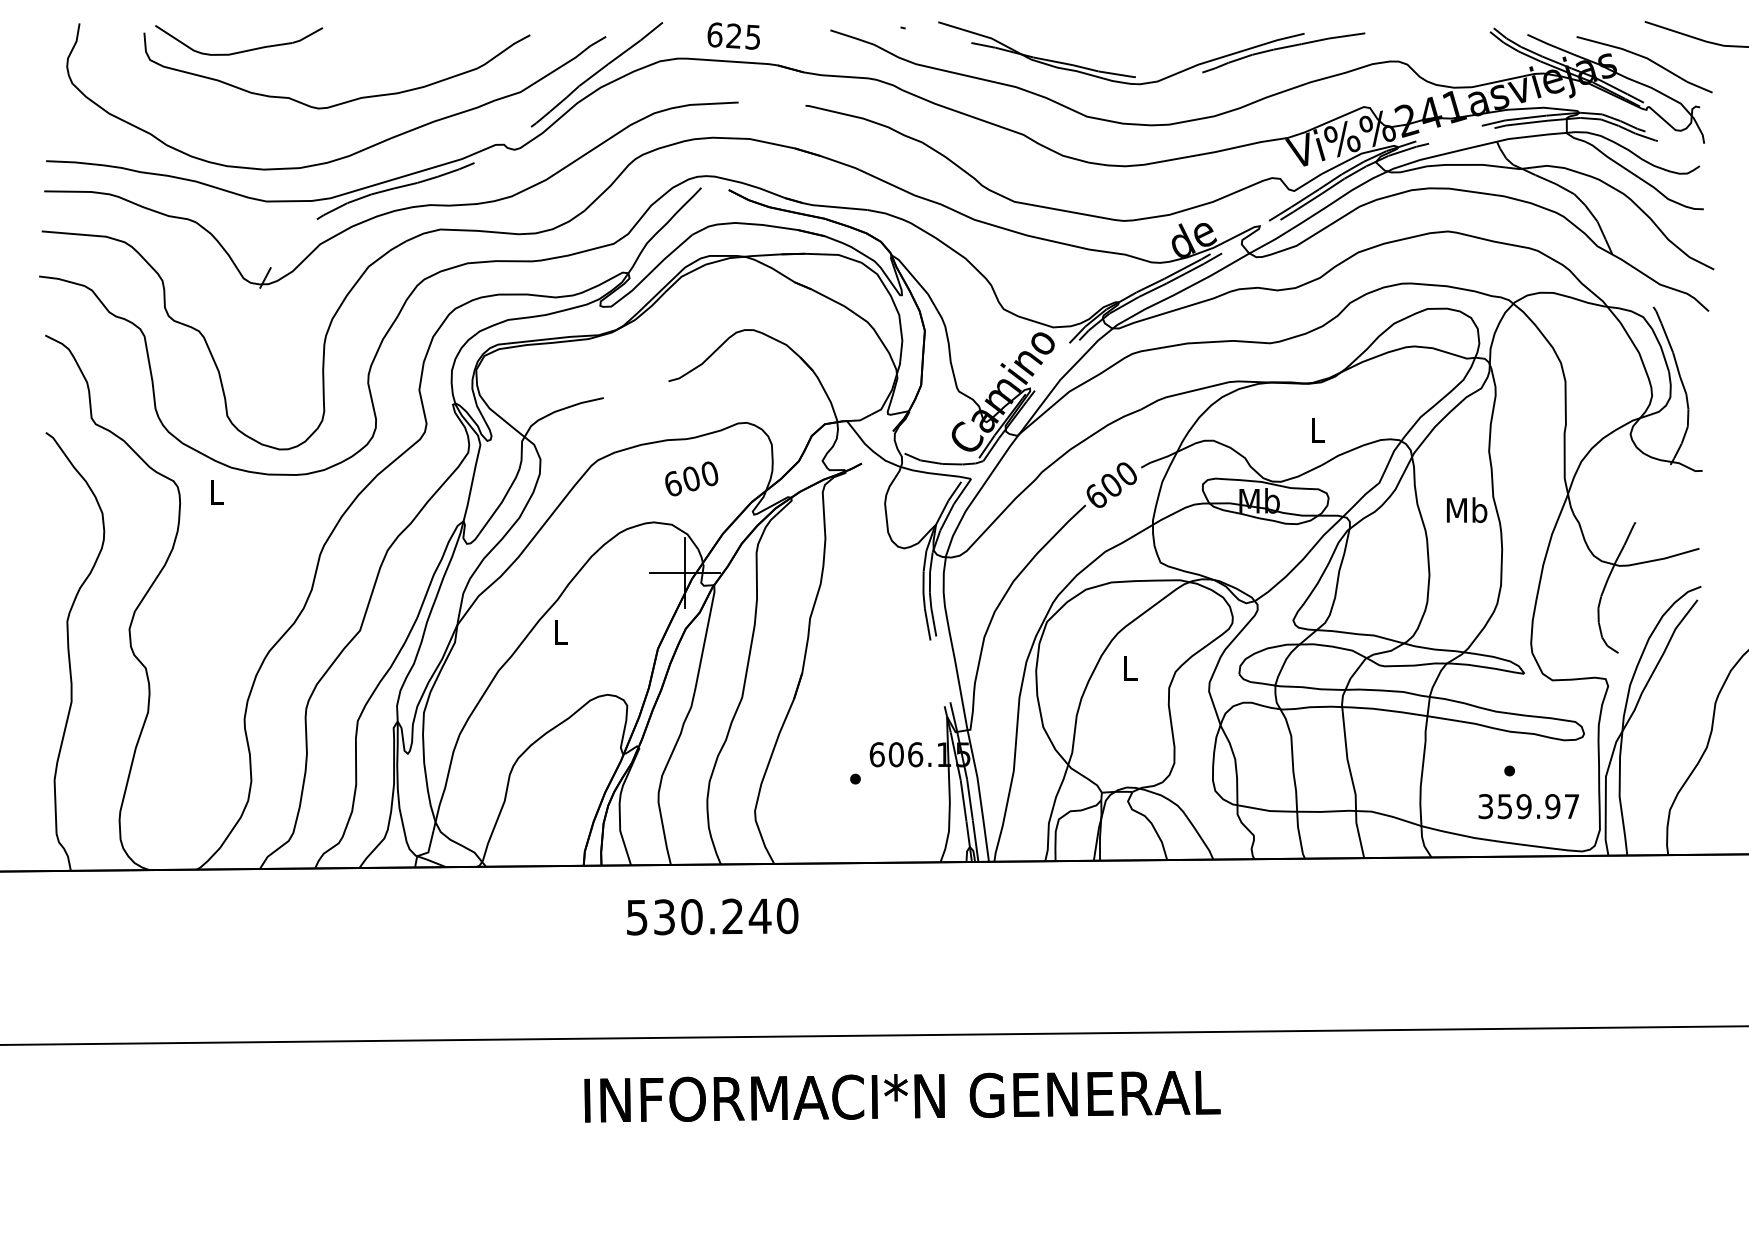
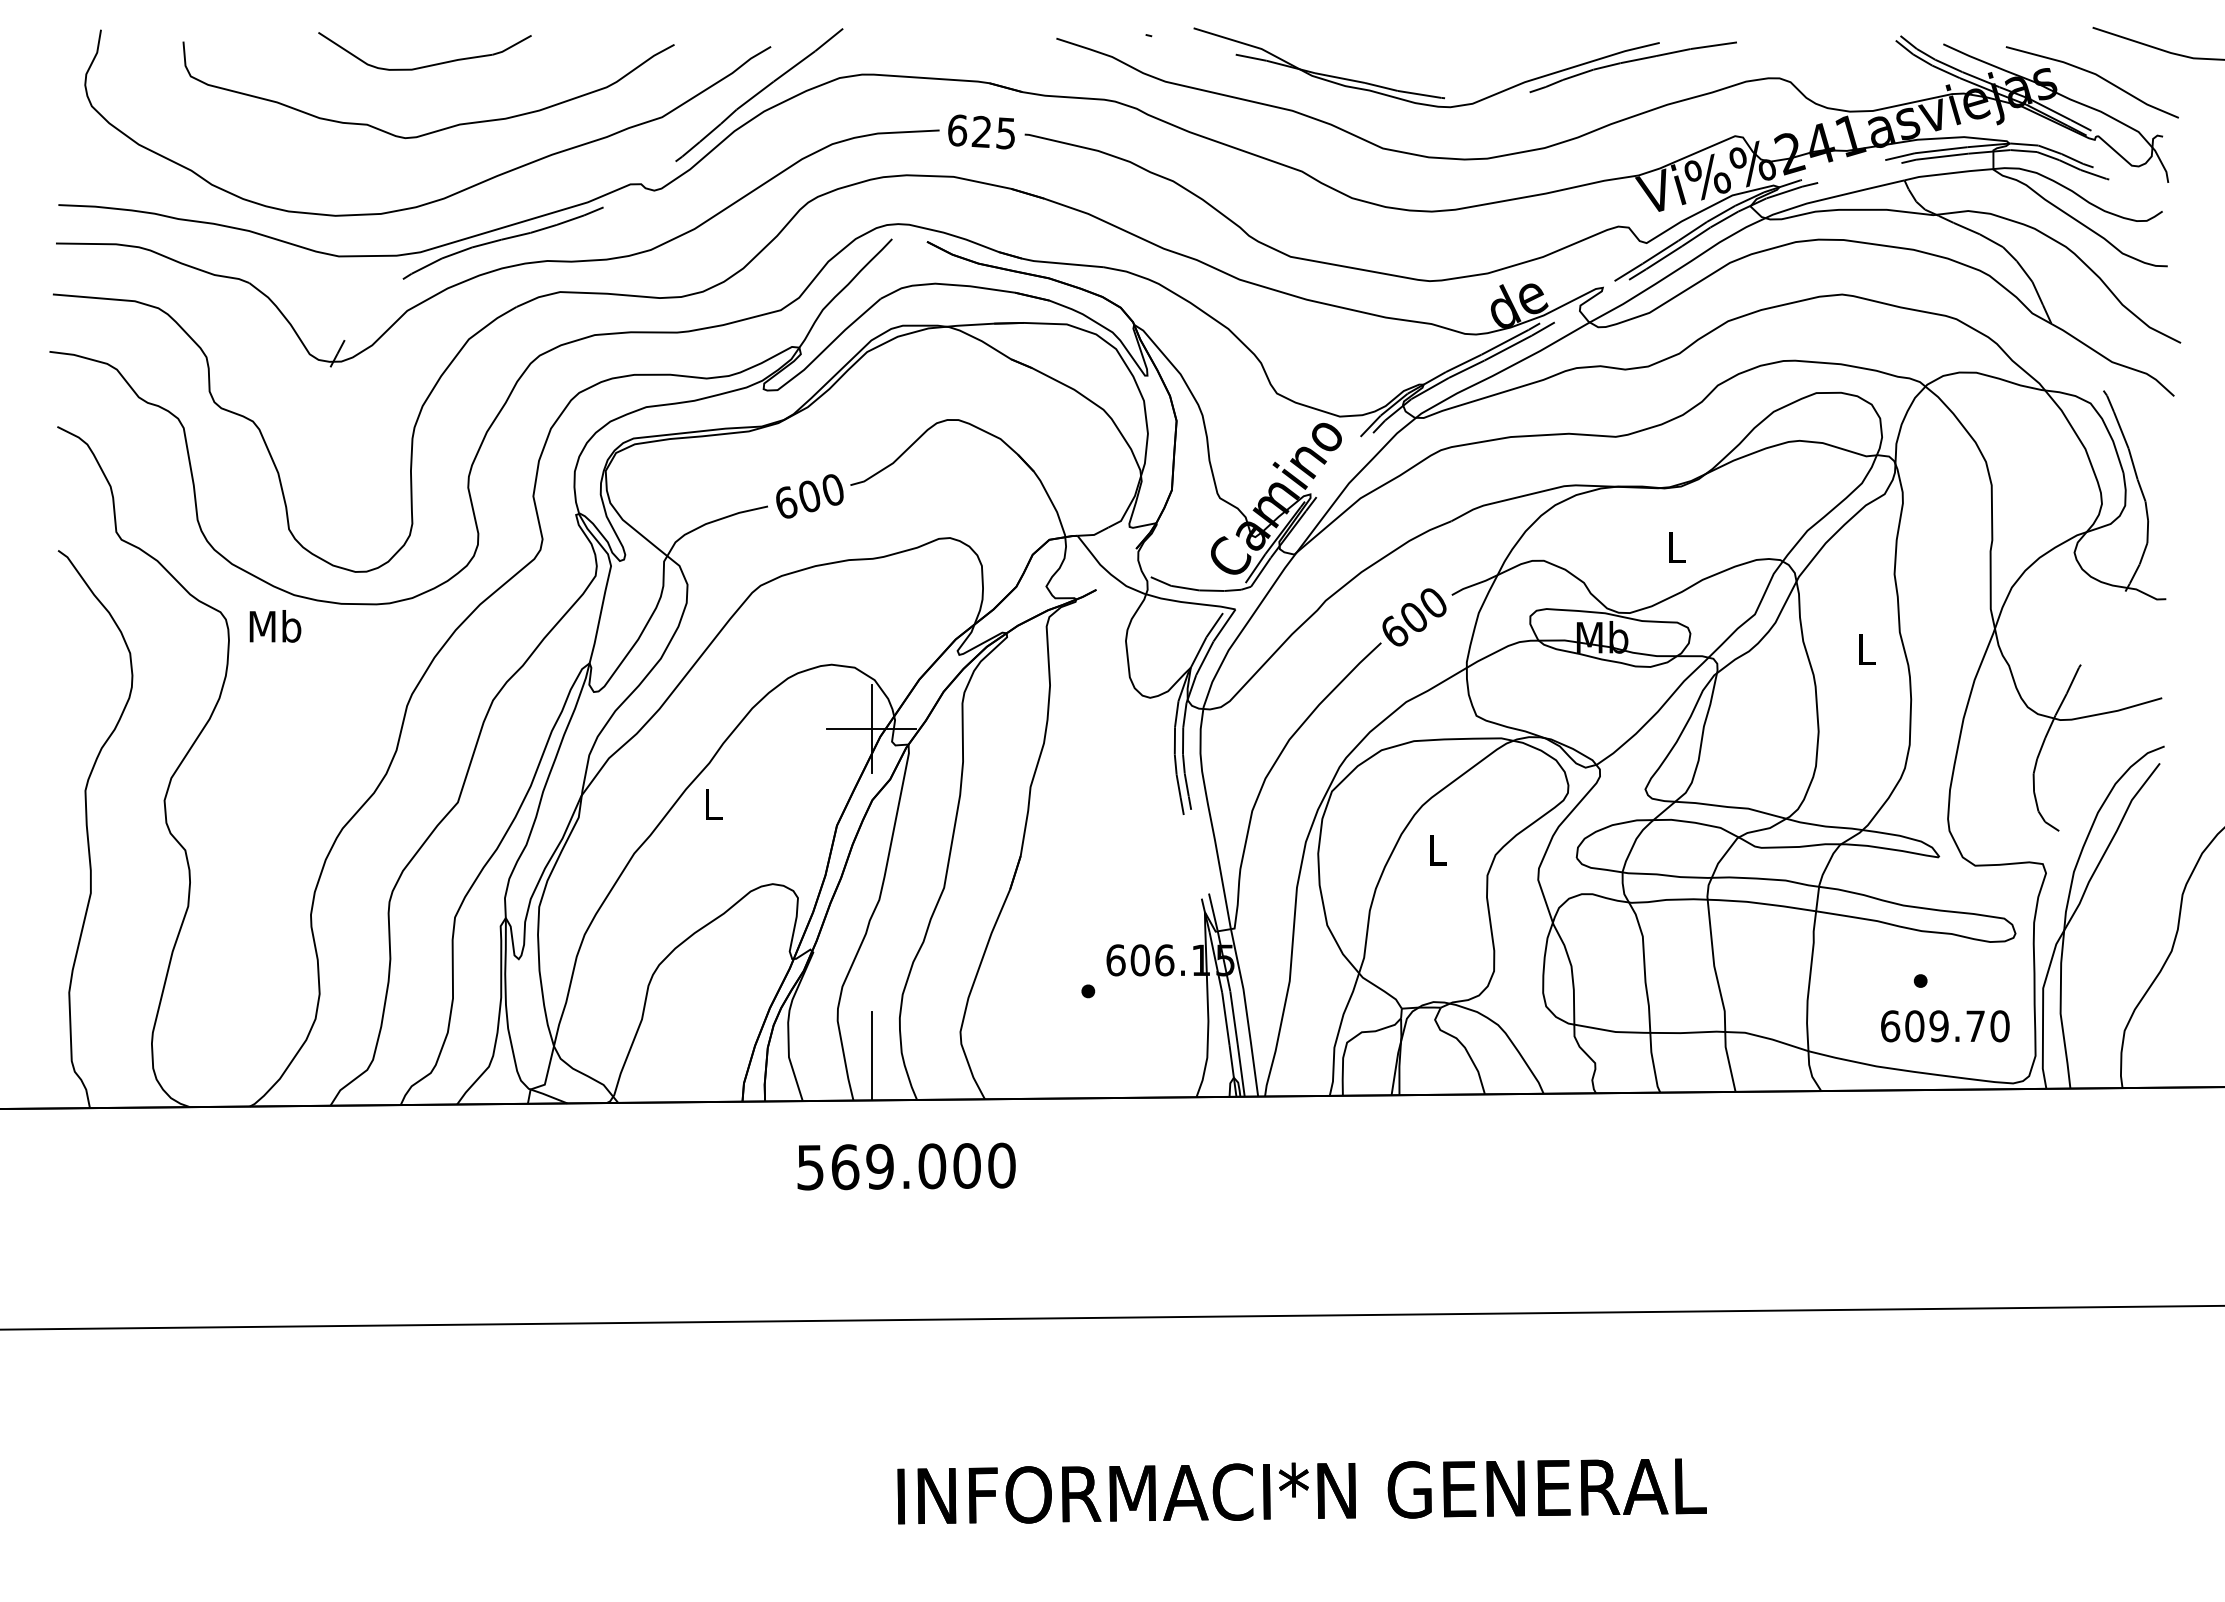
text: (733, 35) -> (981, 131), moved
part: (239, 51) -> (425, 65), moved
text: (691, 479) -> (809, 496), moved
text: (216, 492) -> (275, 626), L -> Mb
text: (1467, 509) -> (1866, 648), Mb -> L
text: (1529, 806) -> (1945, 1026), 359.97 -> 609.70
line: (685, 829) -> (871, 1055), added
text: (712, 916) -> (906, 1166), 530.240 -> 569.000
text: (902, 1096) -> (1301, 1491), moved

